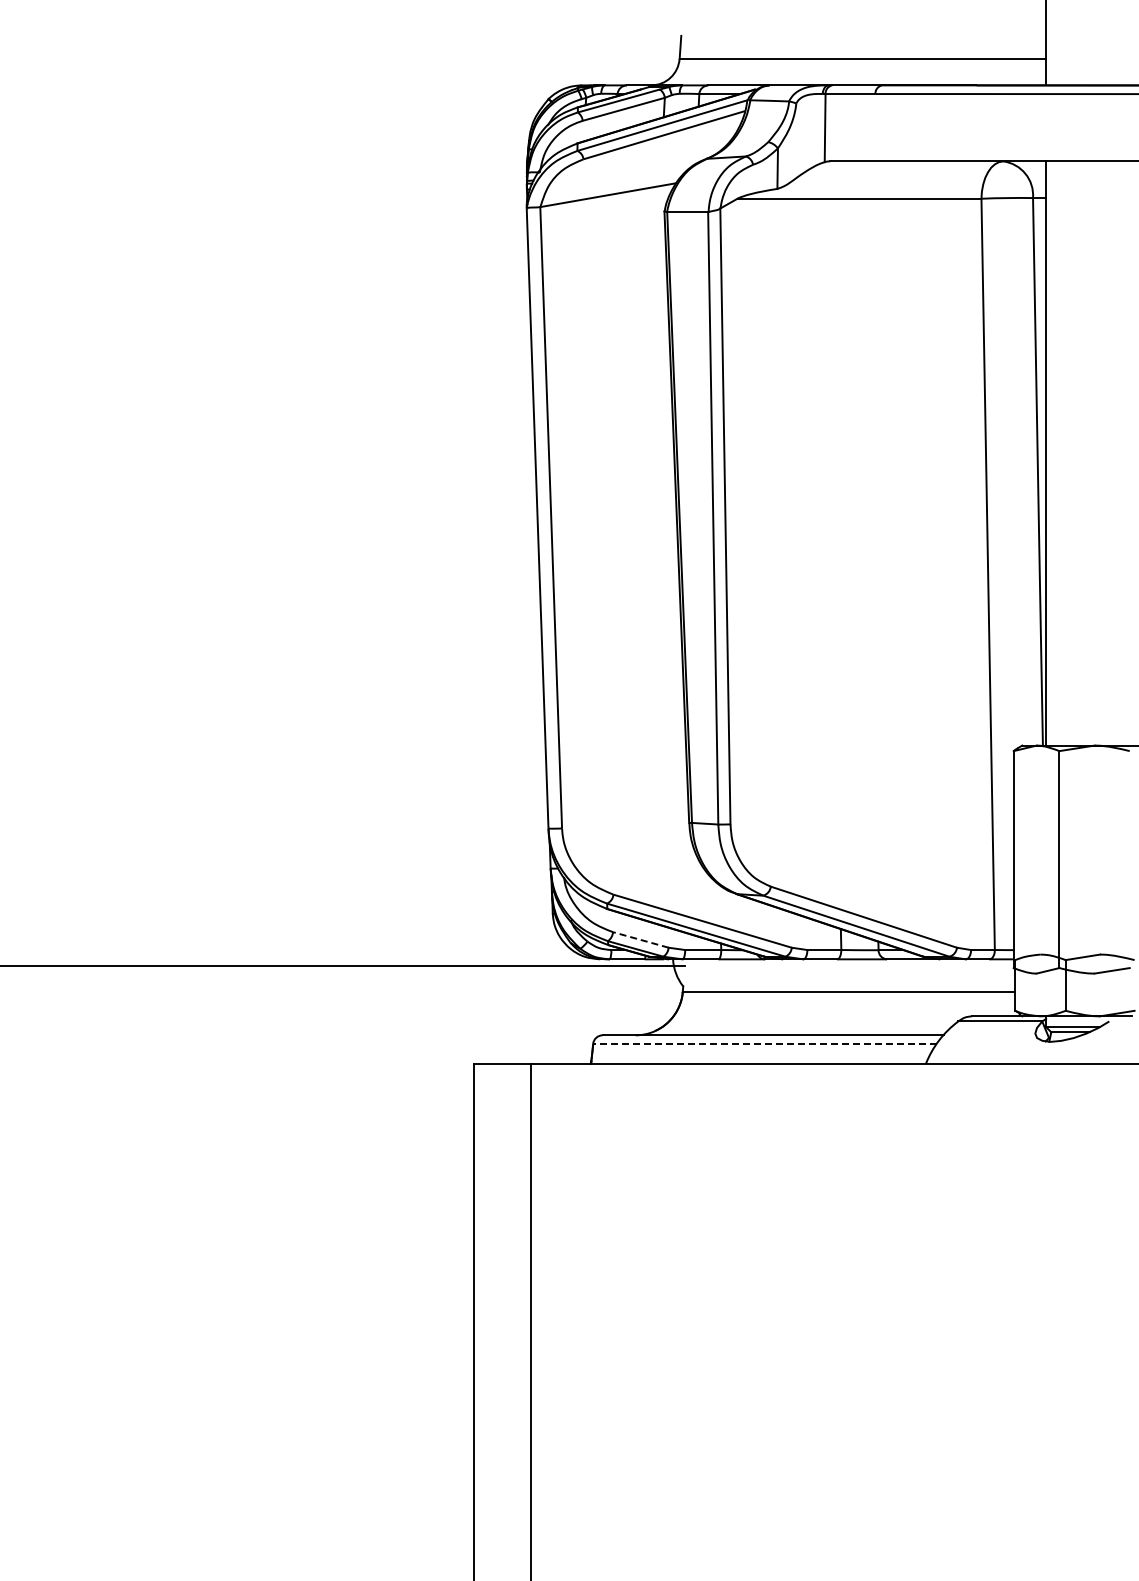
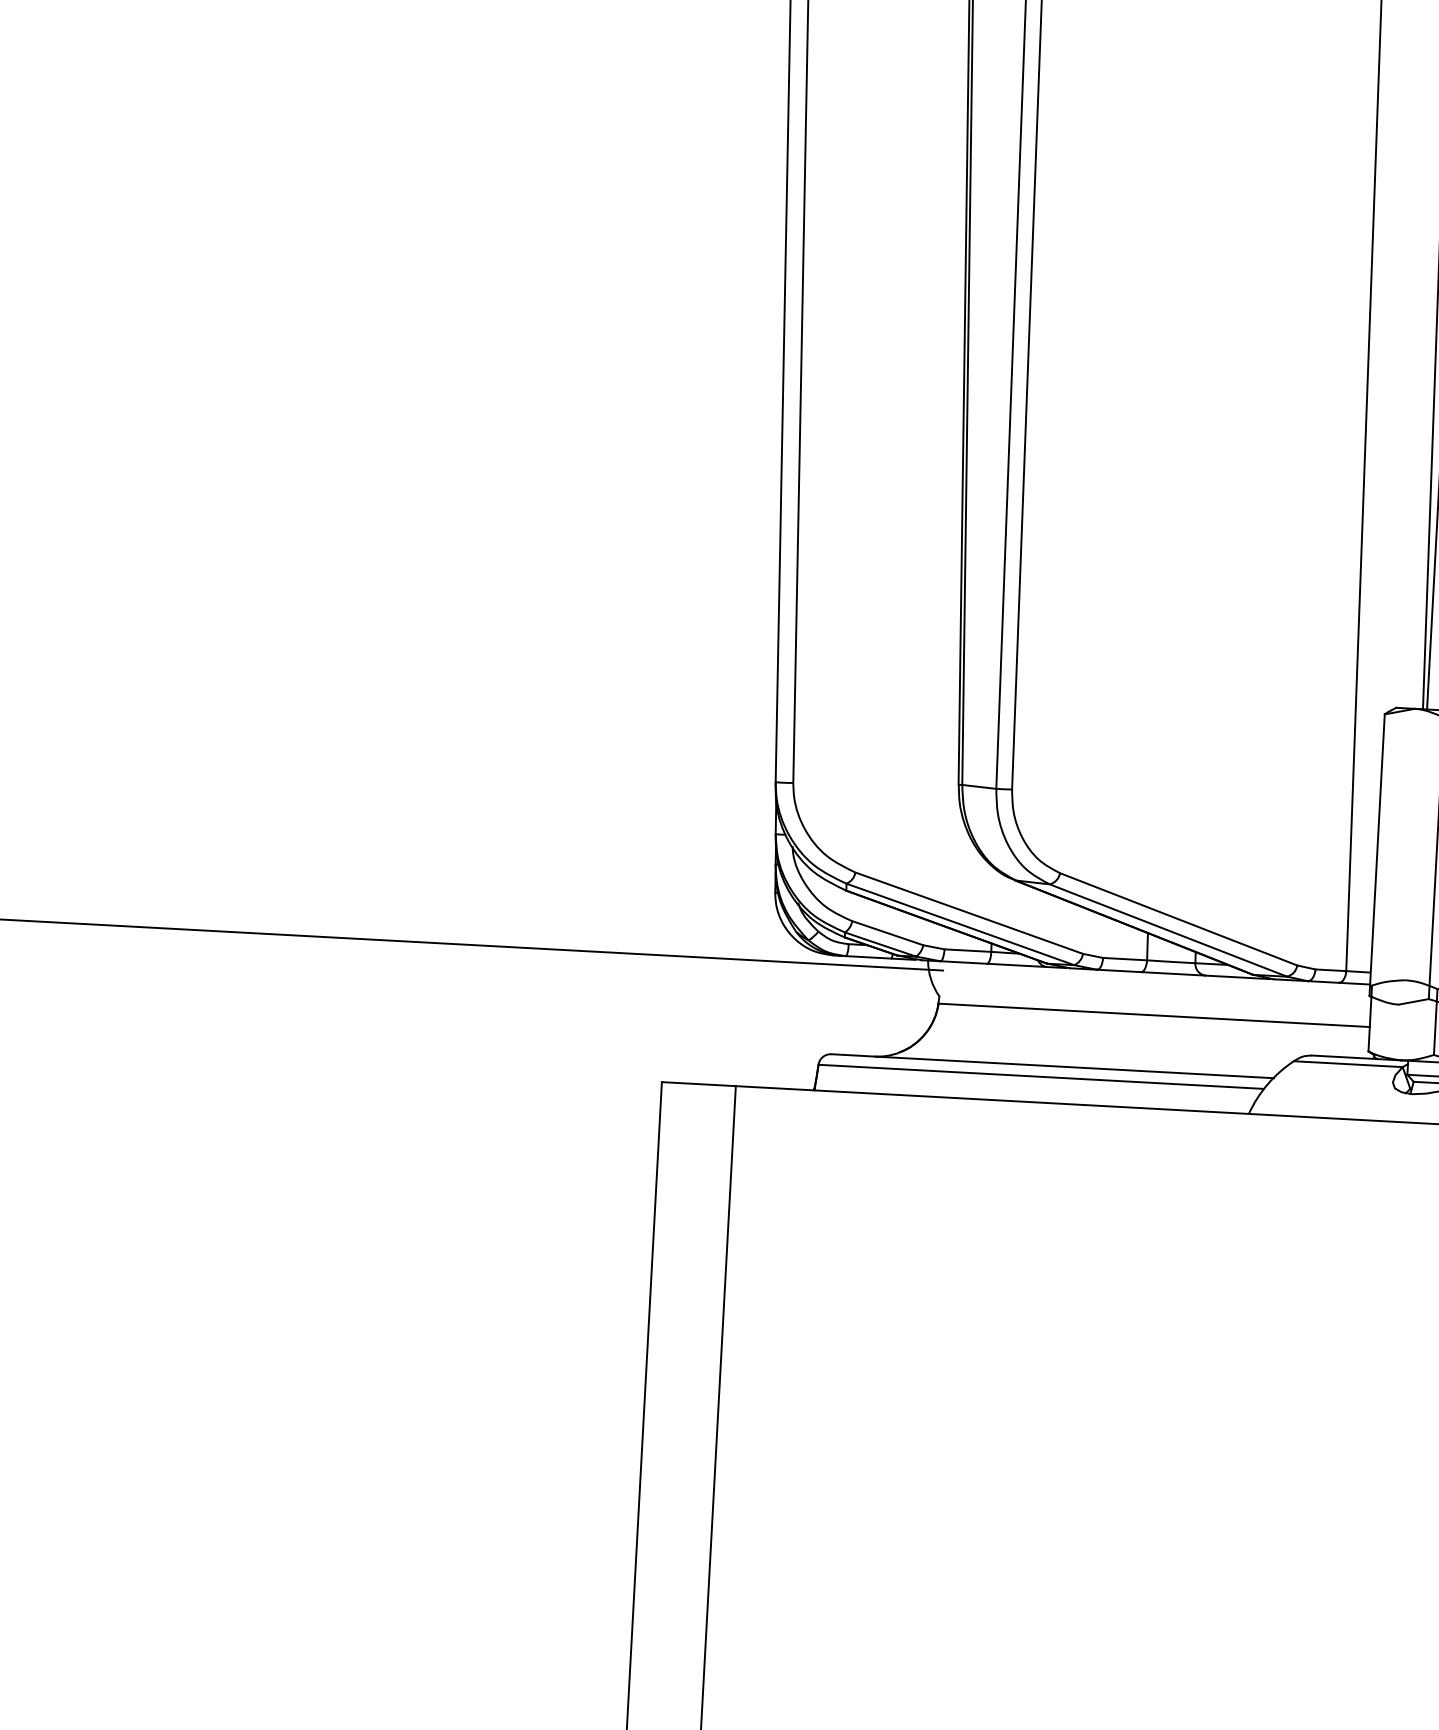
line: (640, 939) -> (887, 932), dashed -> solid
line: (764, 1043) -> (1040, 1076), dashed -> solid

